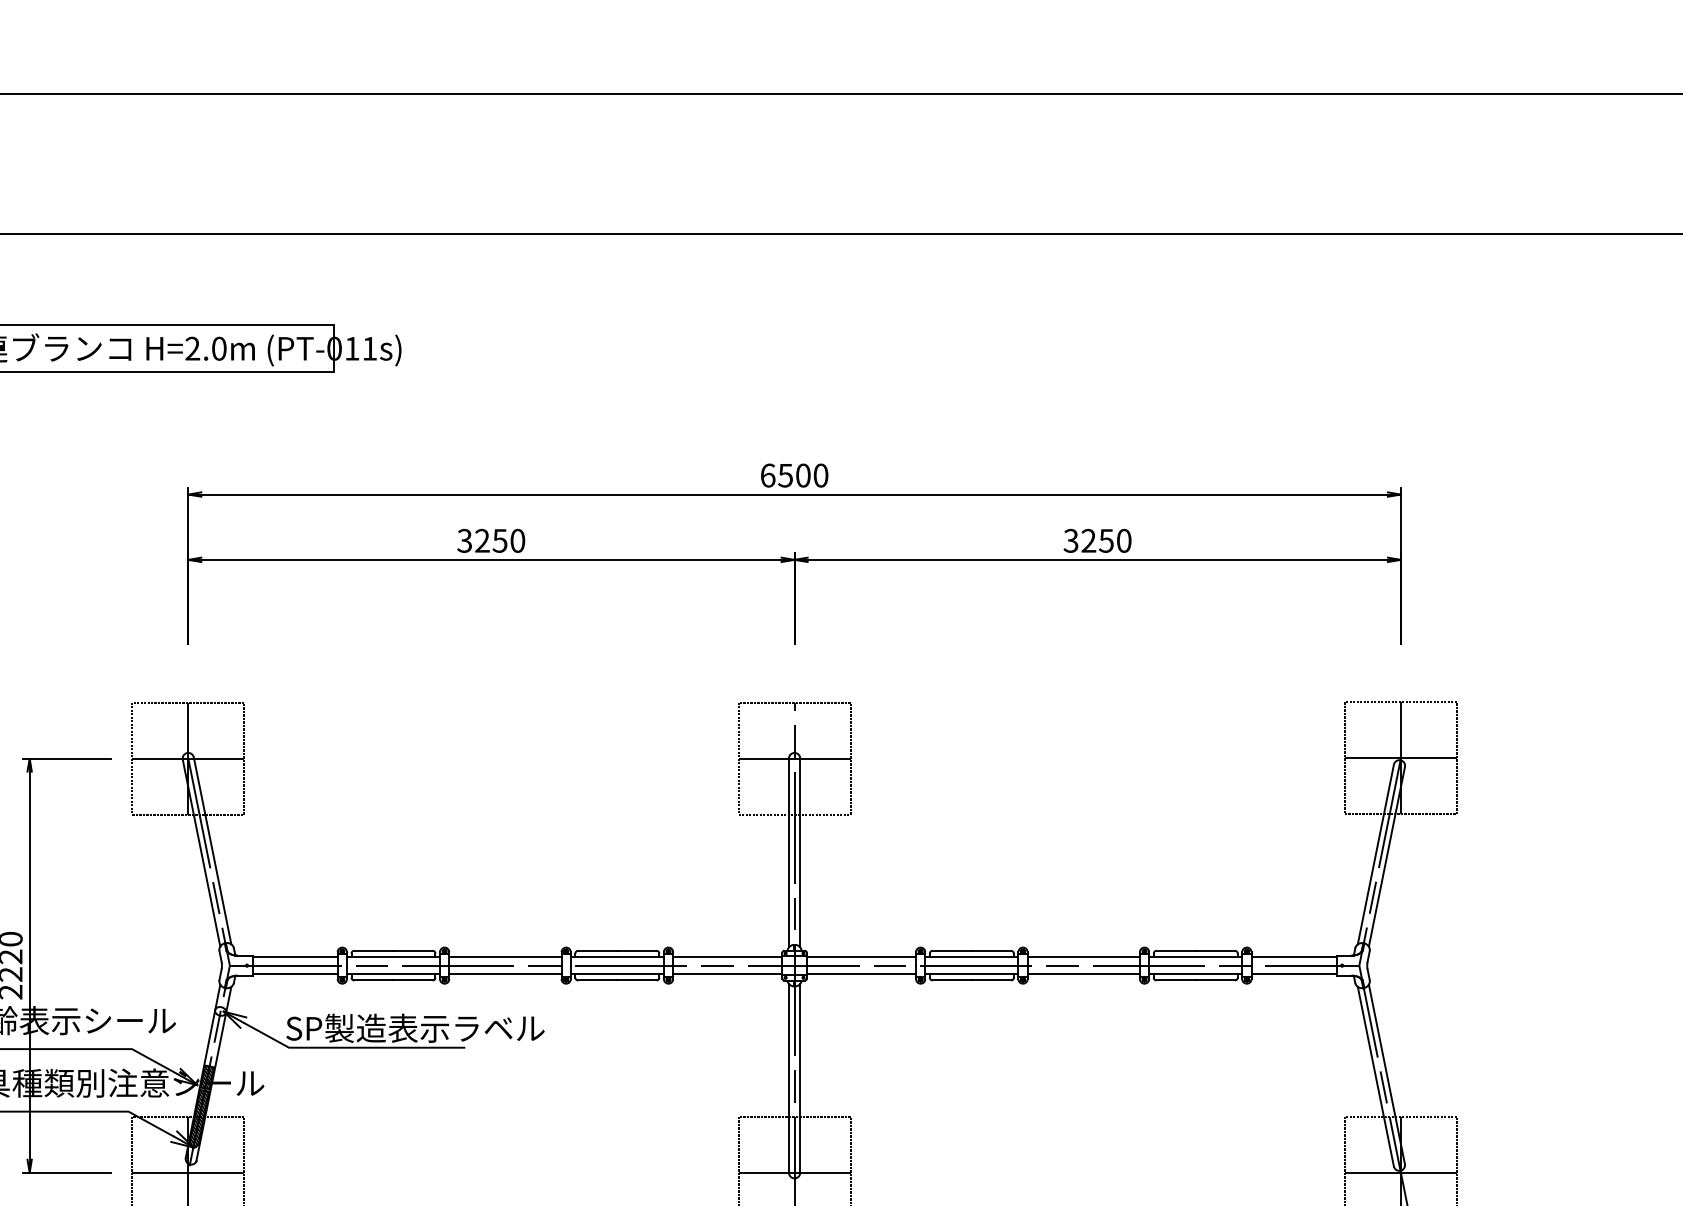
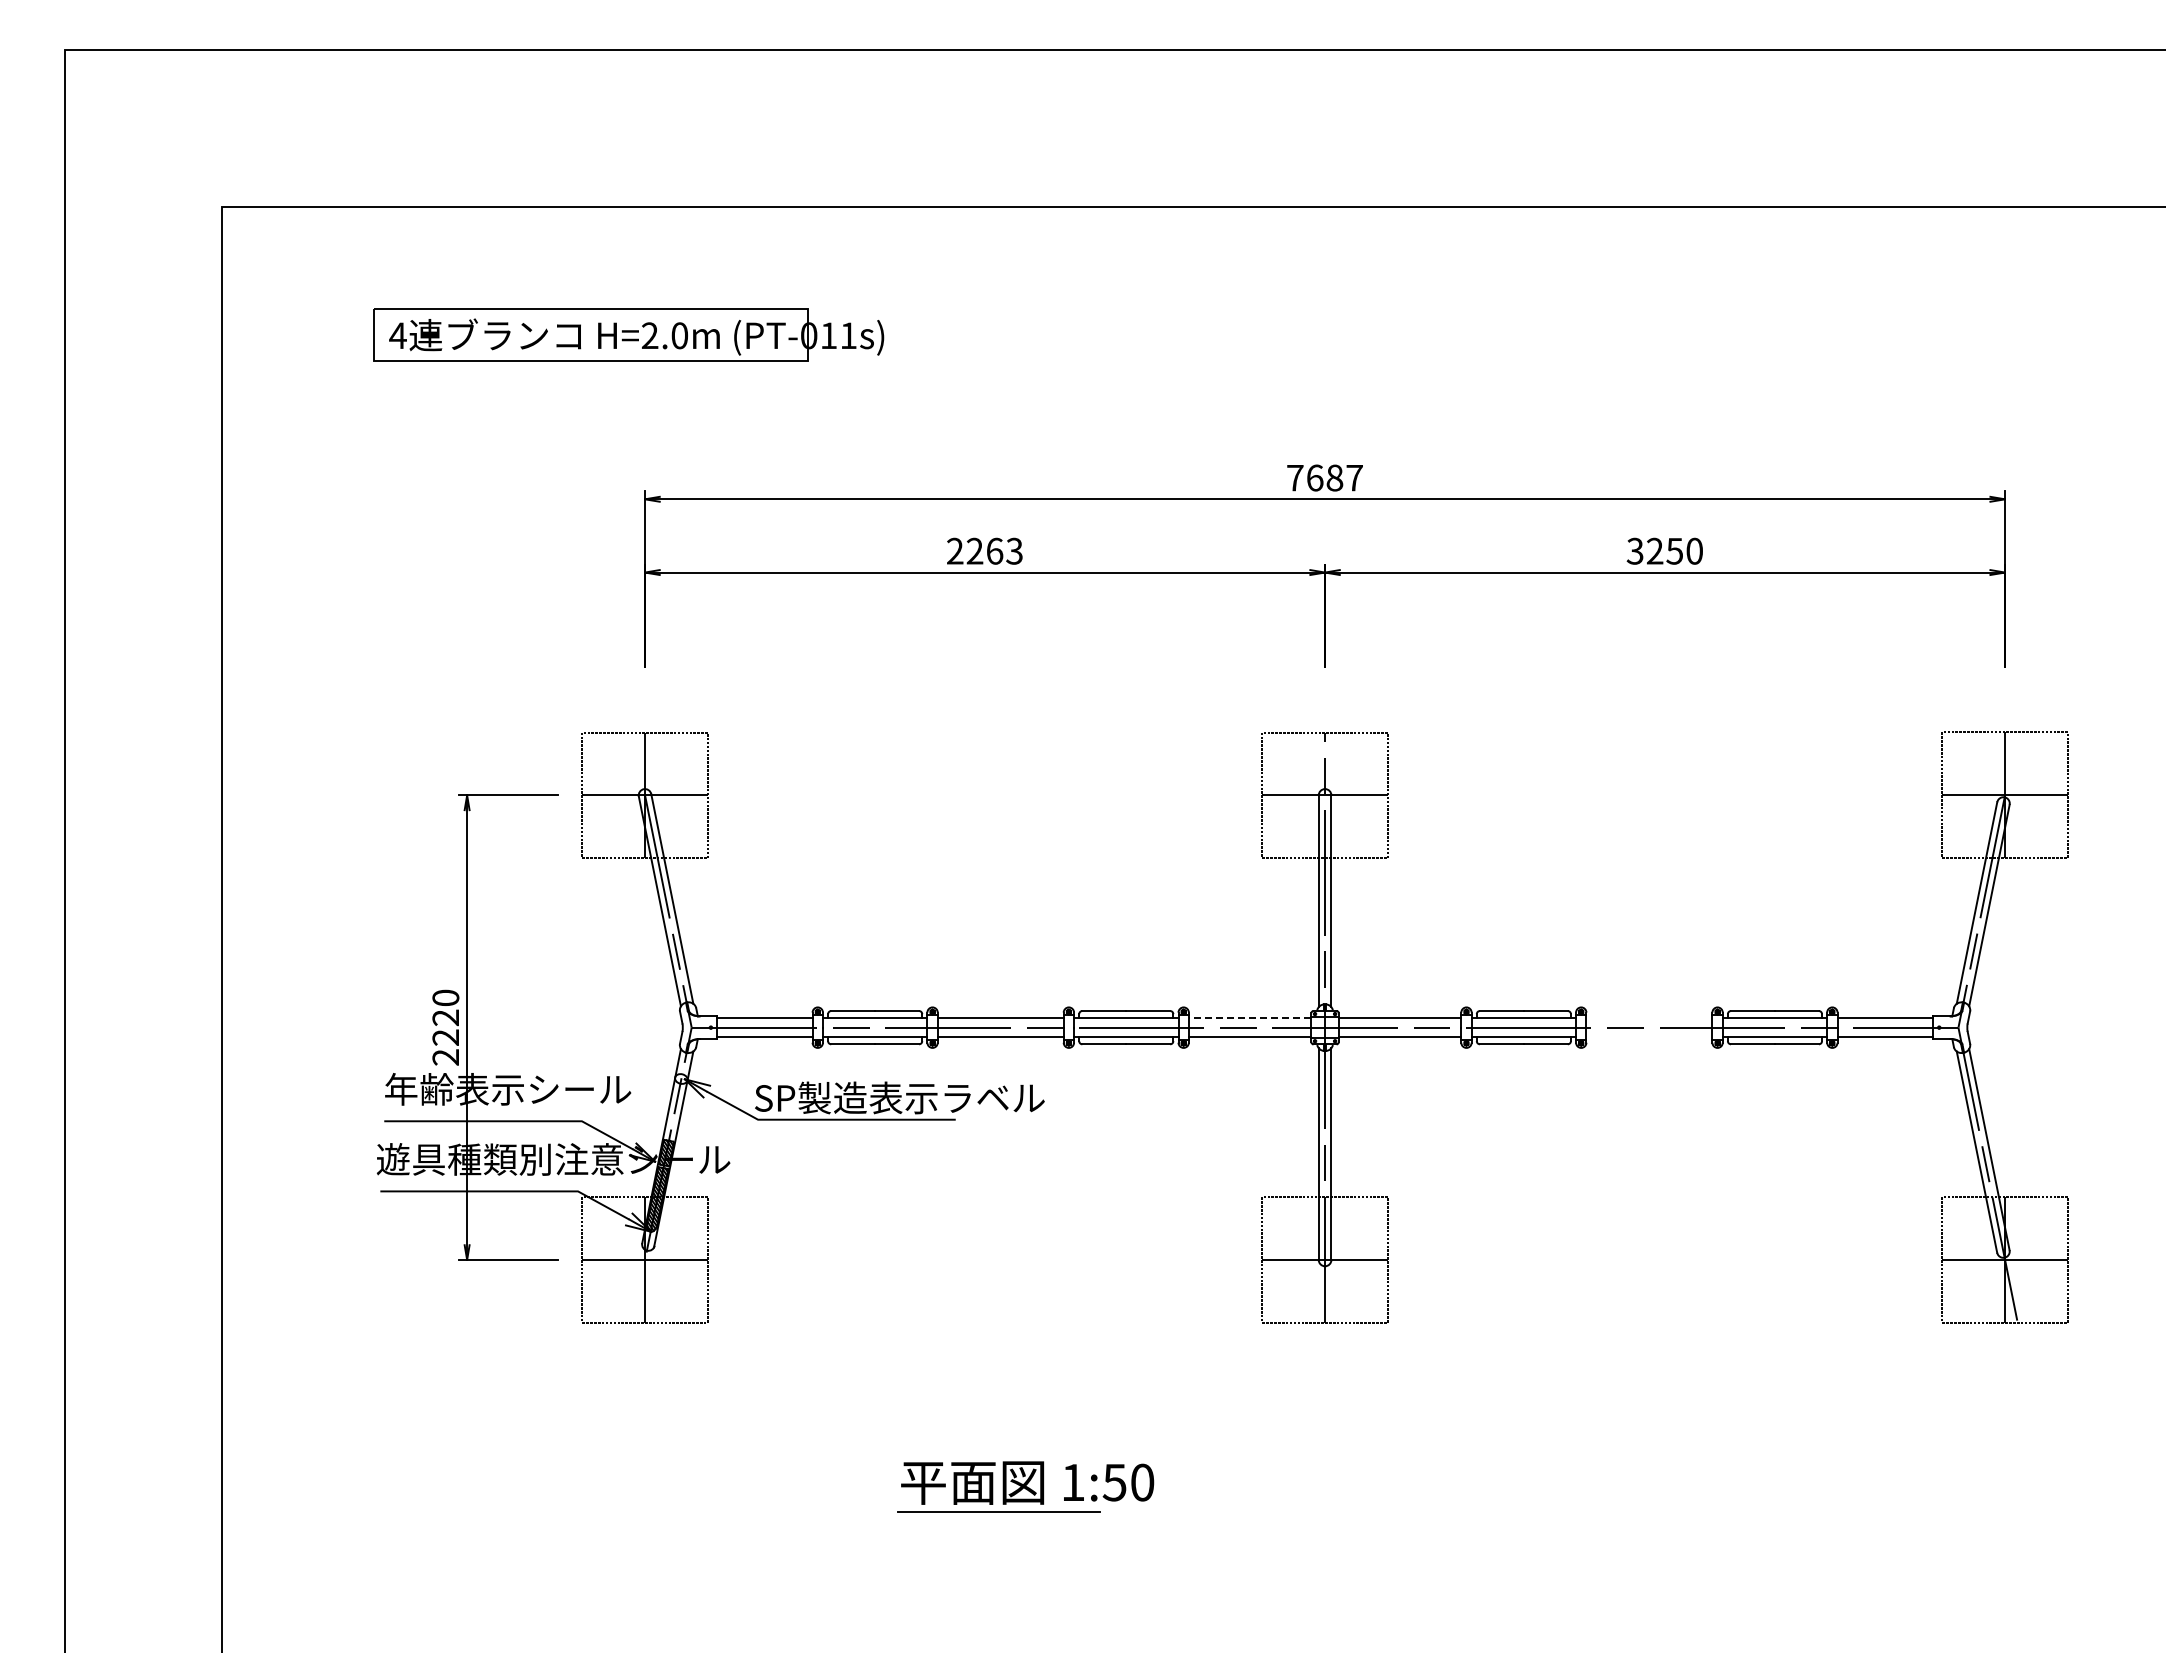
text: (794, 475) -> (1324, 477), 6500 -> 7687
text: (490, 540) -> (984, 550), 3250 -> 2263
line: (727, 957) -> (1249, 1018), solid -> dashed
line: (1083, 957) -> (1649, 1018), removed
line: (1083, 974) -> (1649, 1037), removed

